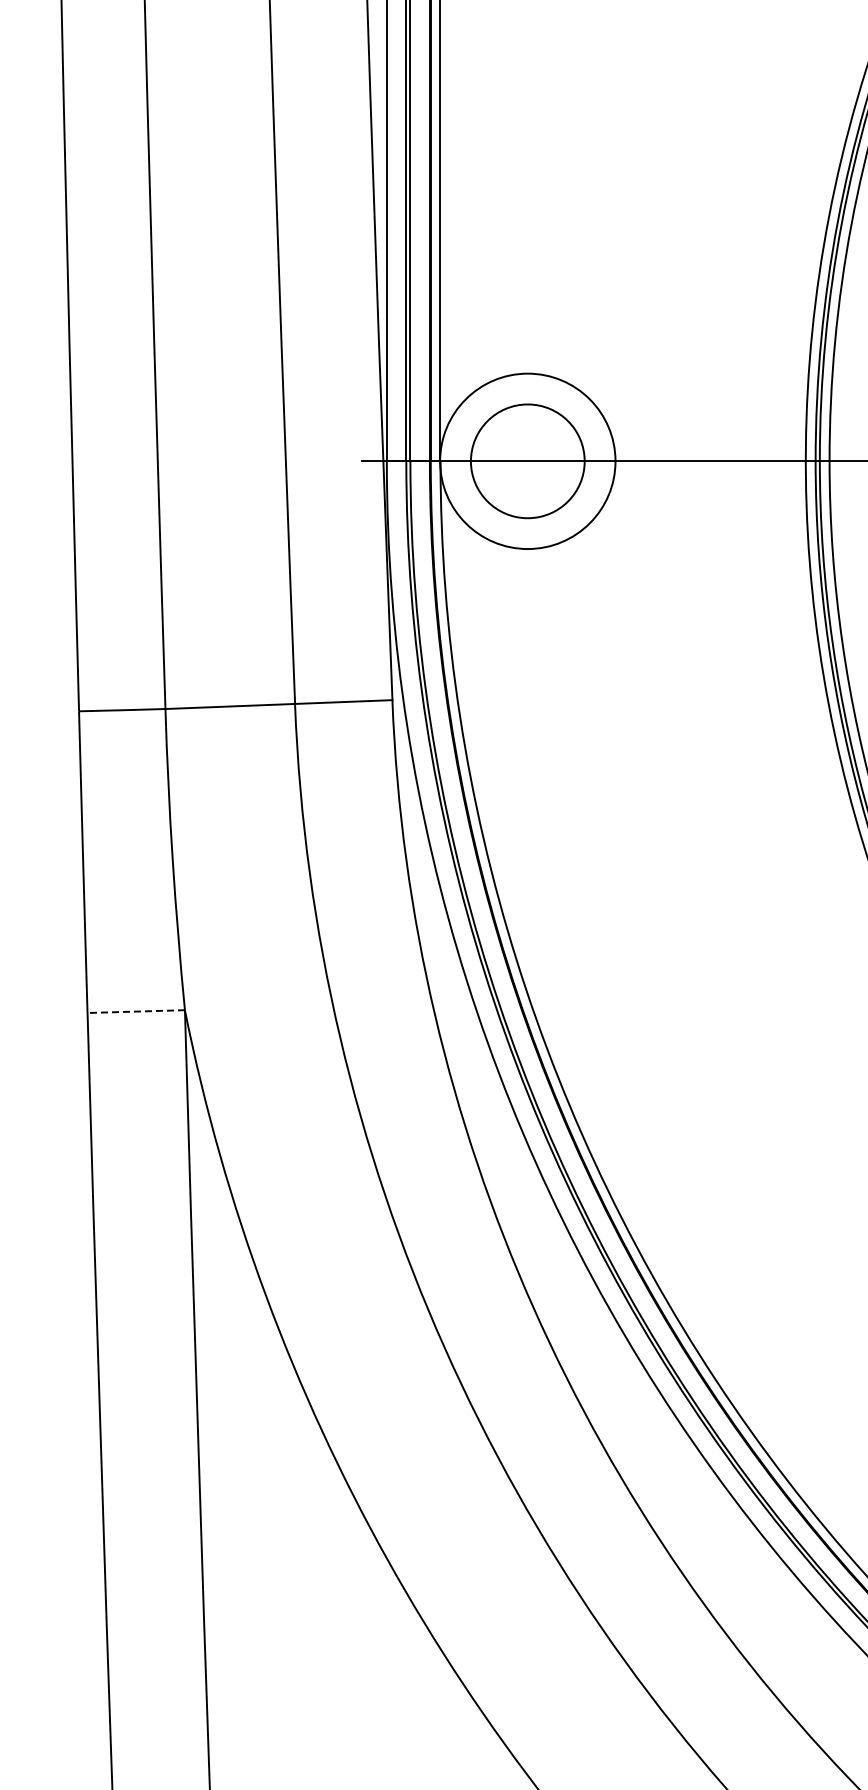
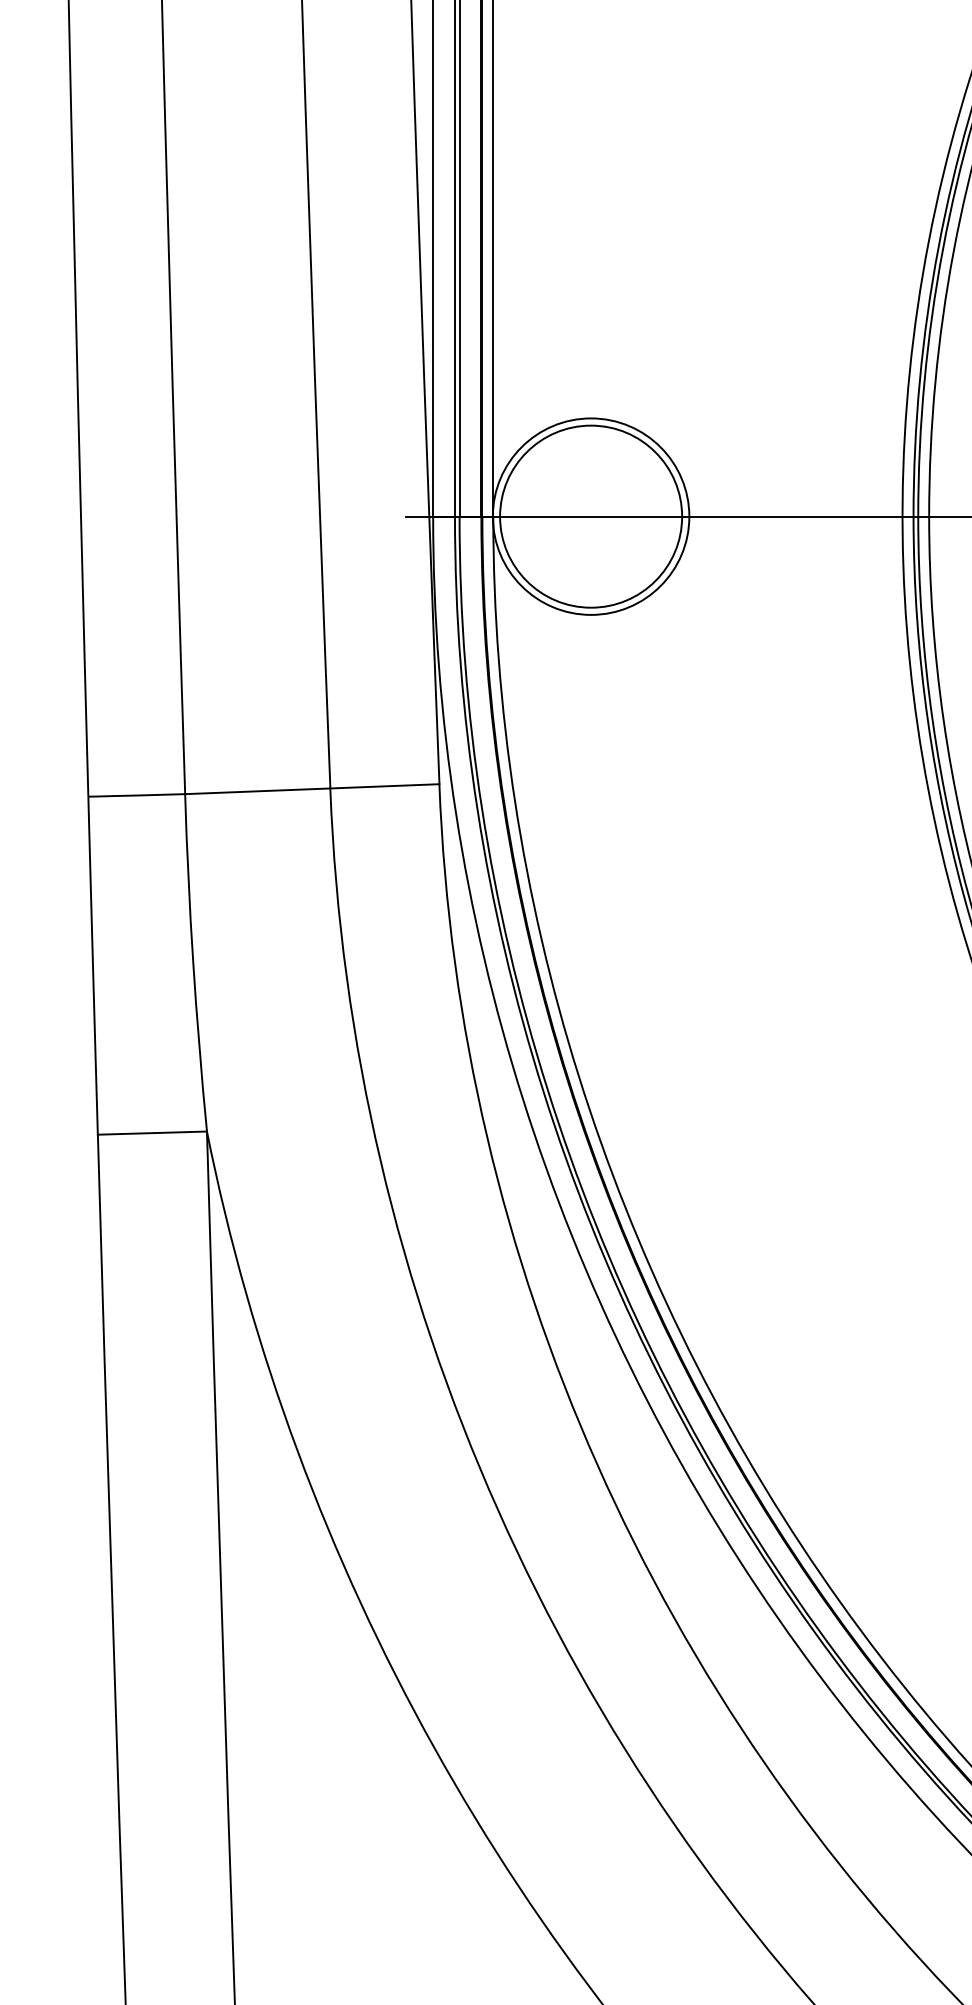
circle: (527, 461) -> (590, 516), size x1.43
line: (136, 1011) -> (152, 1133), dashed -> solid

